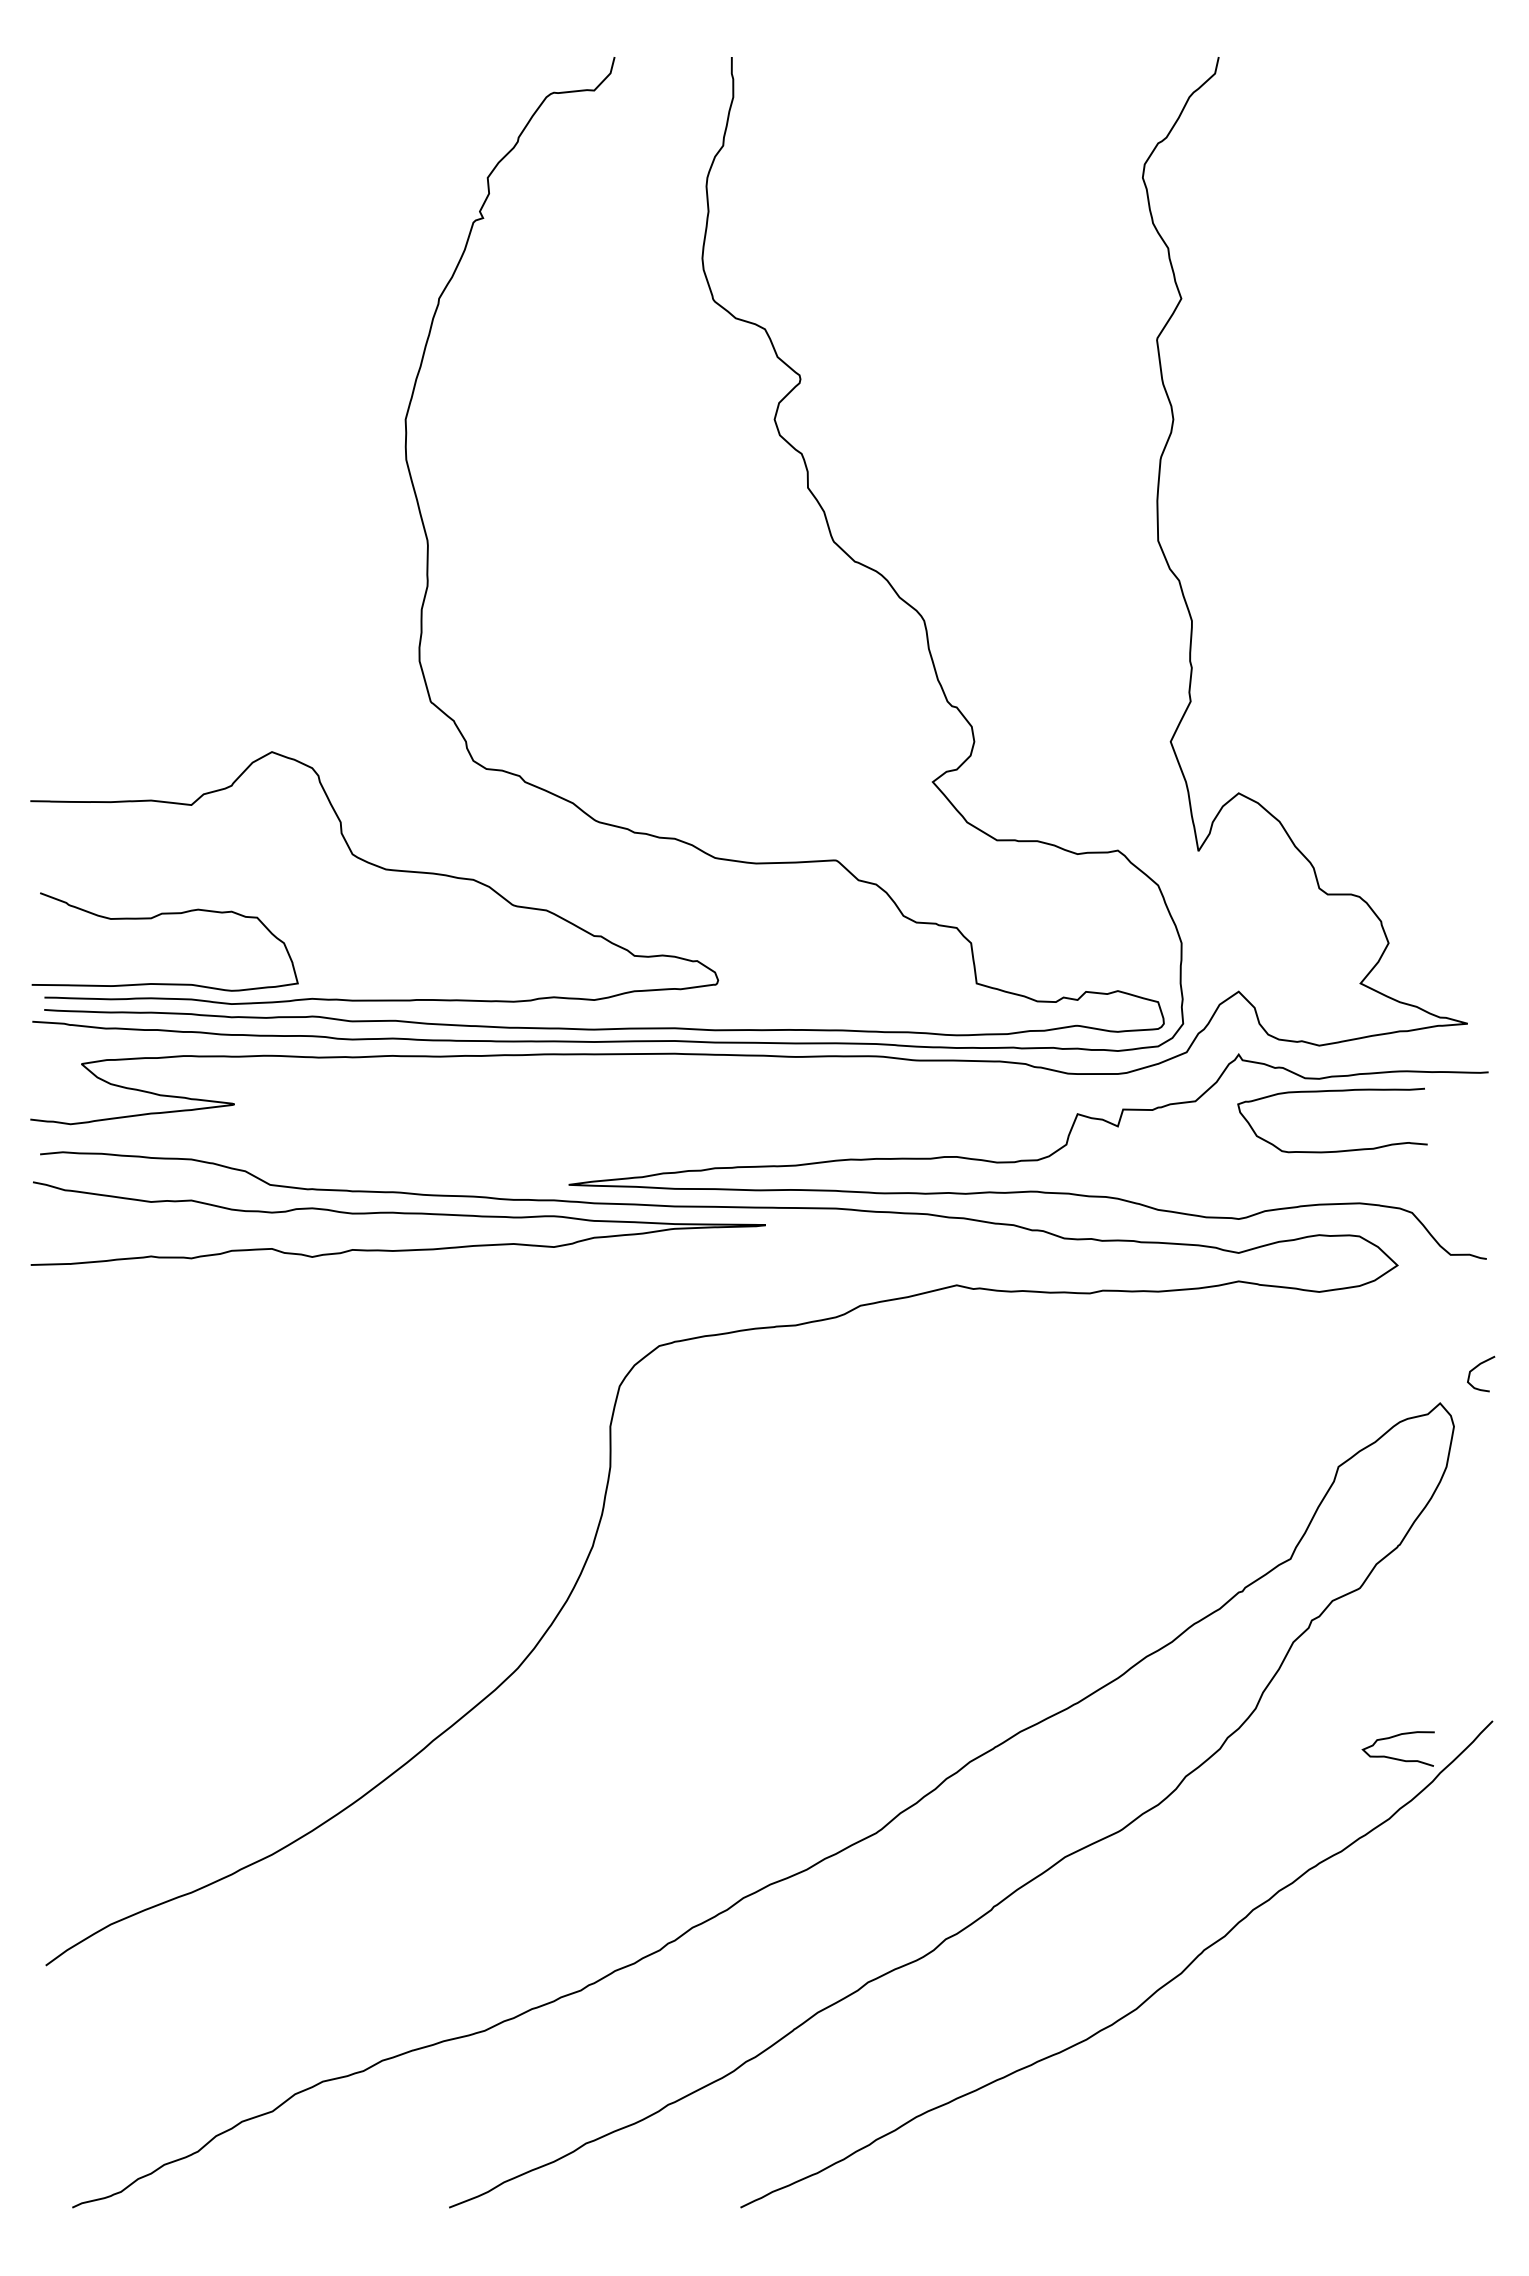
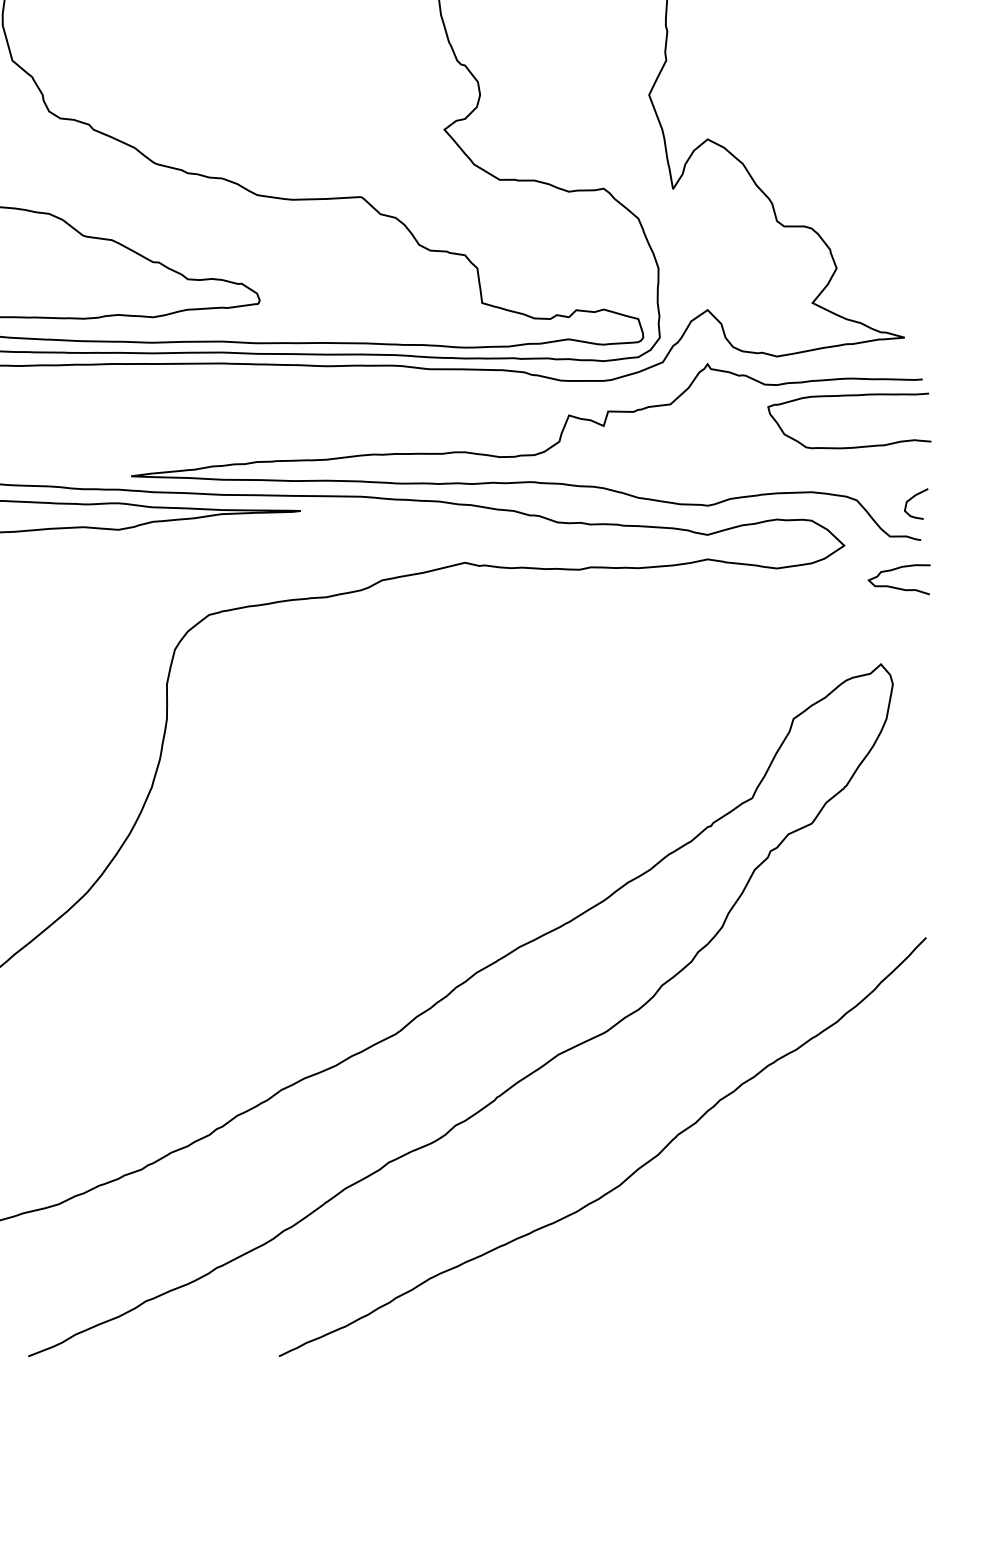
curve: (1332, 1091) -> (849, 395), moved
curve: (1477, 1367) -> (913, 498), moved
curve: (1394, 1757) -> (895, 587), moved

